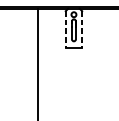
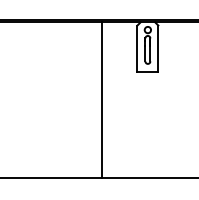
line: (65, 30) -> (137, 49), dashed -> solid
line: (82, 30) -> (158, 49), dashed -> solid

